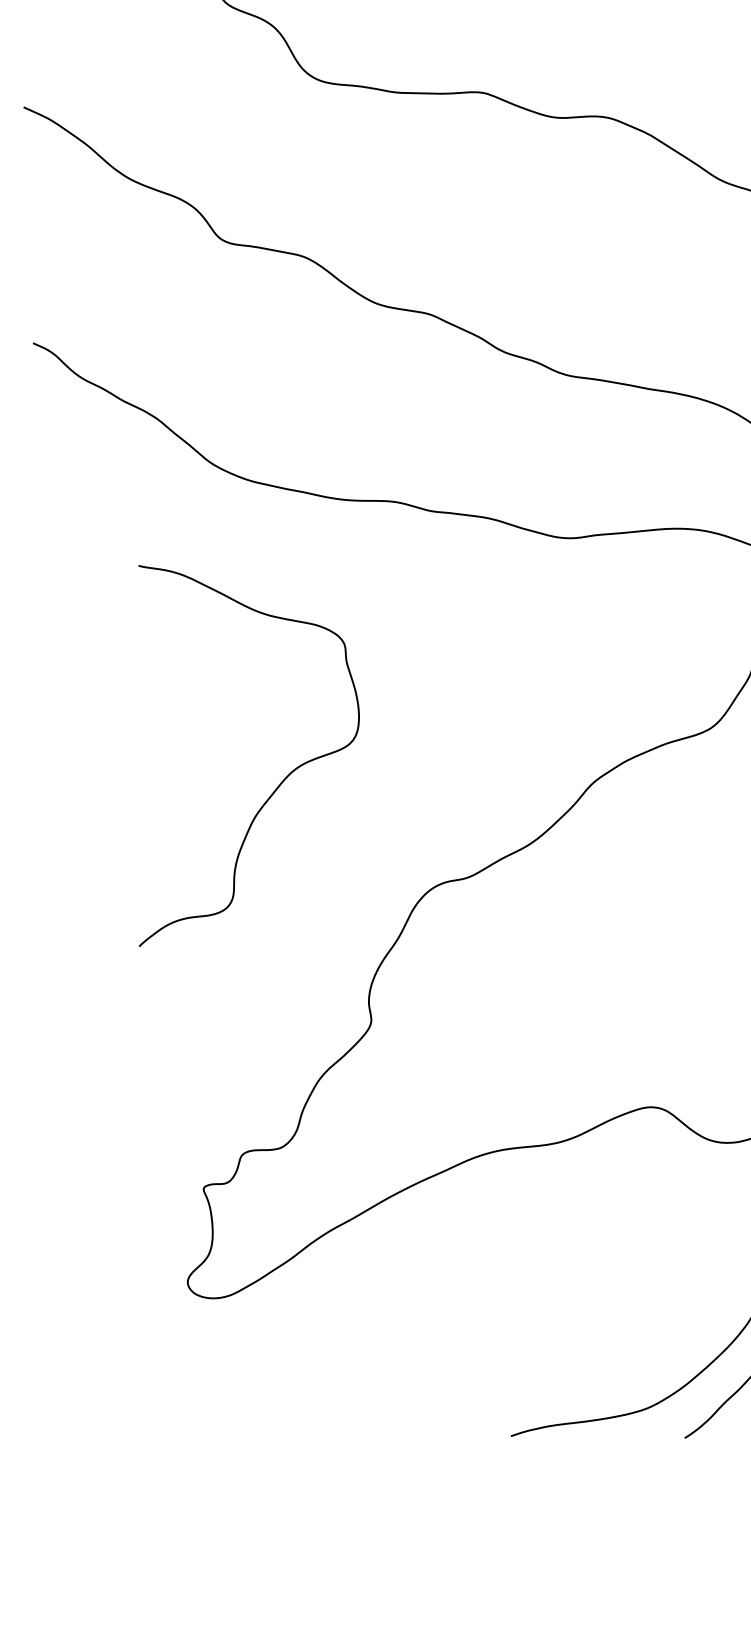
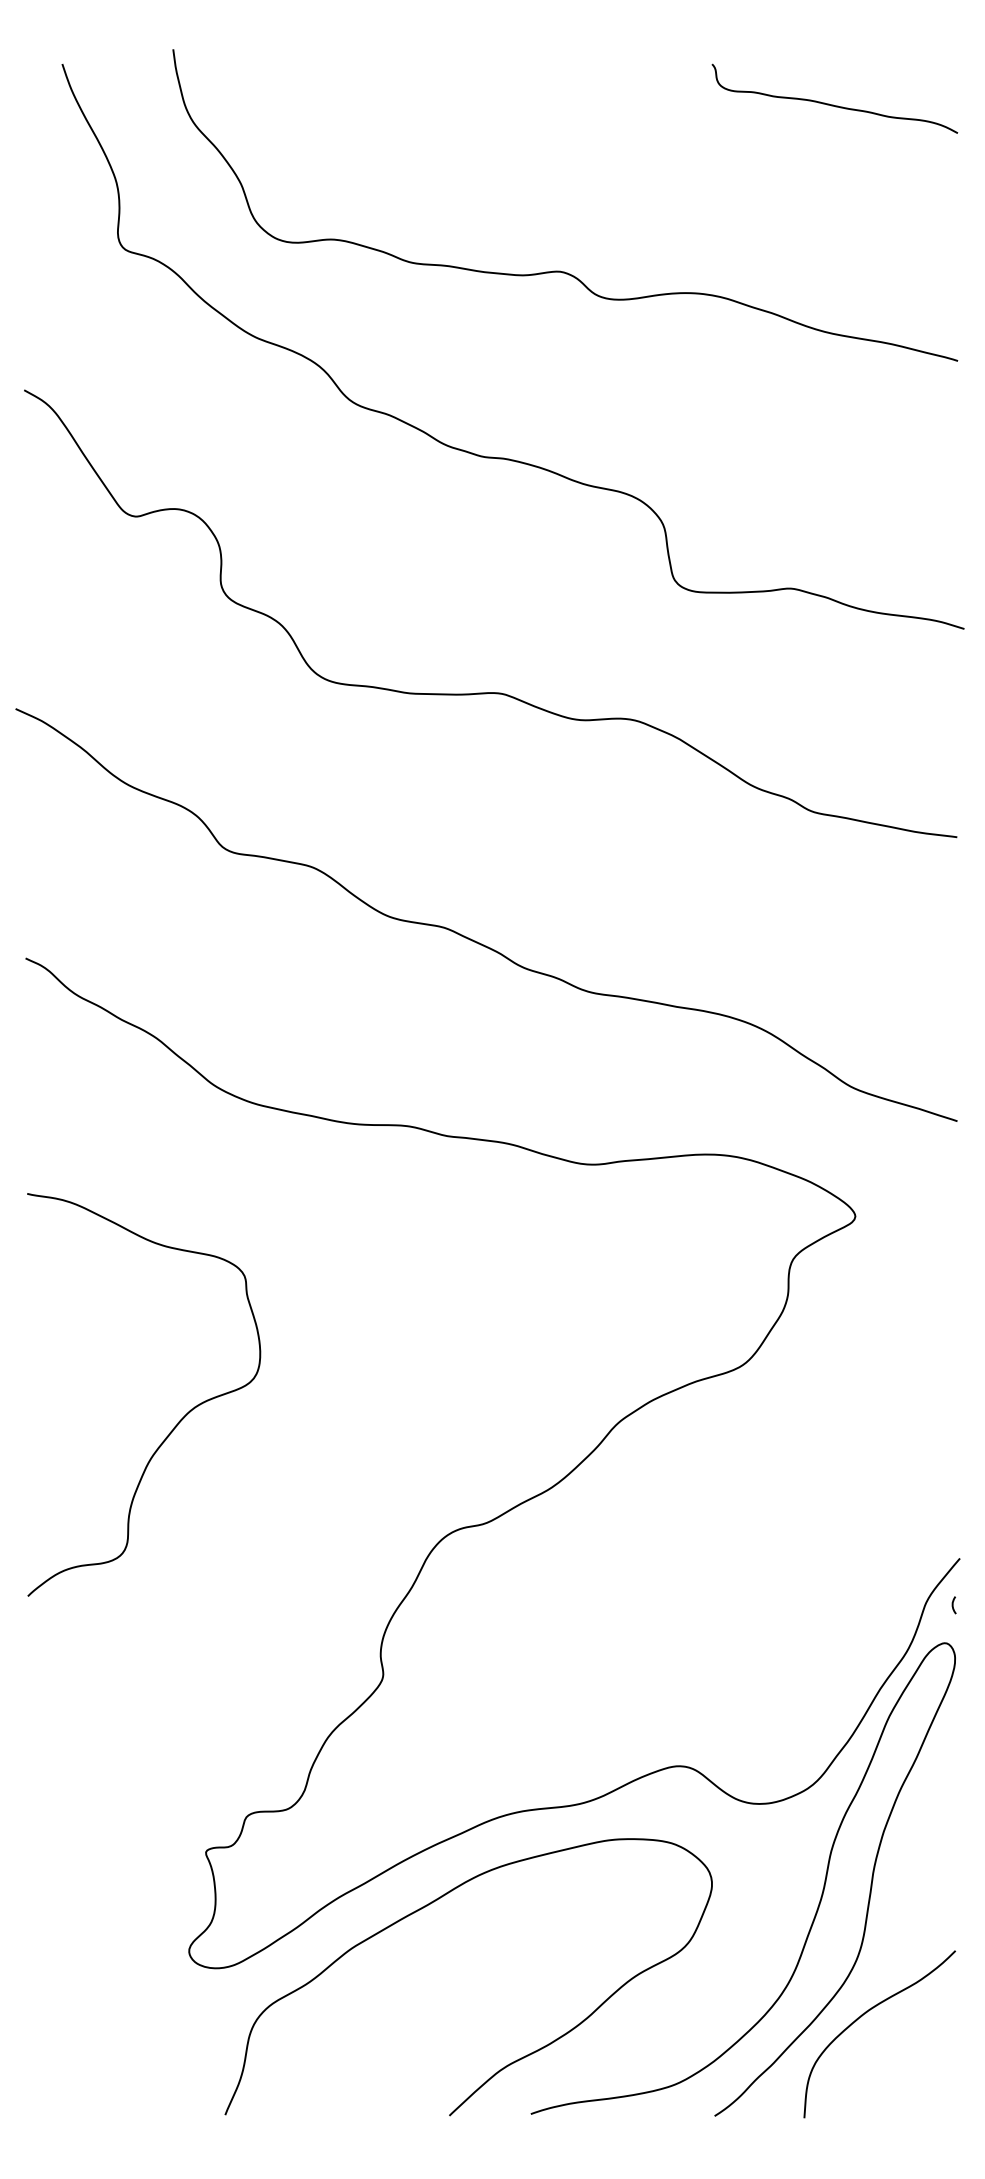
curve: (281, 781) -> (178, 1421), moved
curve: (413, 1239) -> (427, 1906), added

